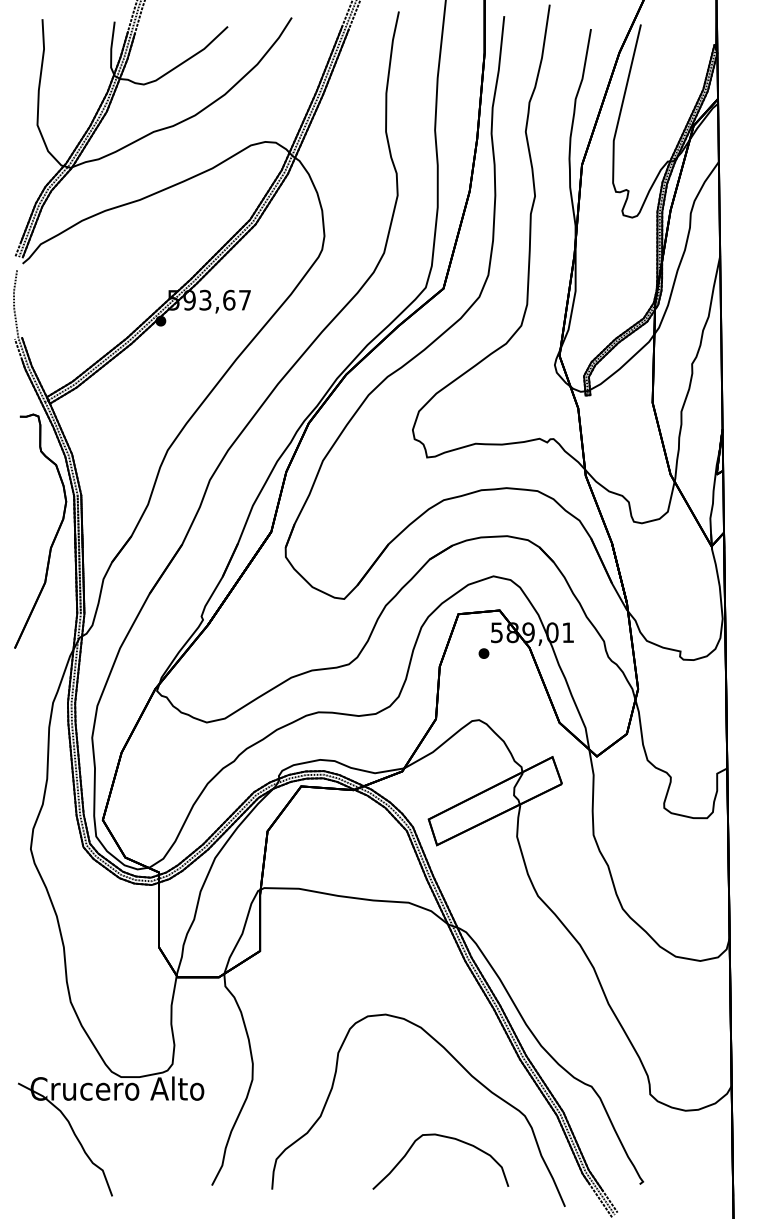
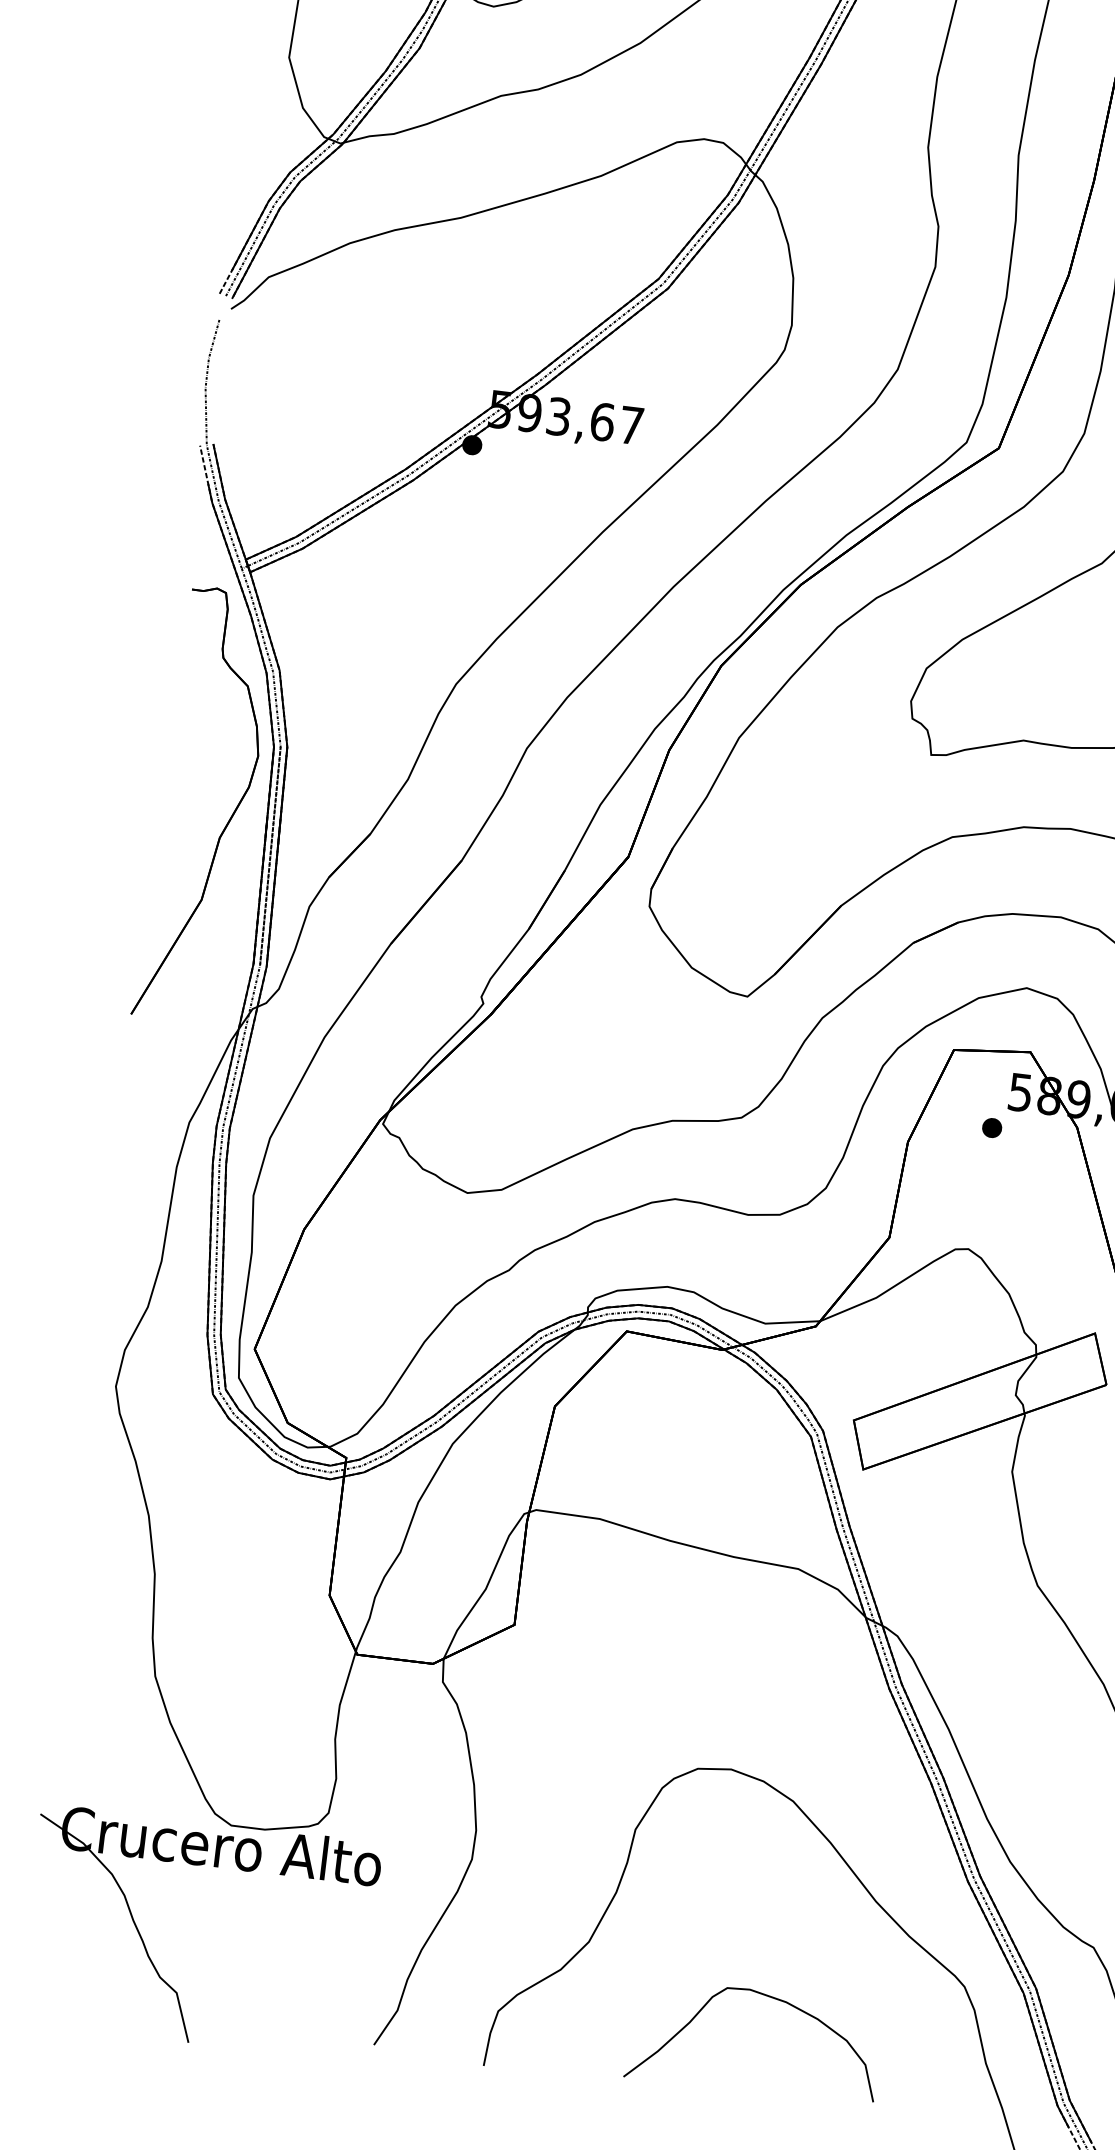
part: (447, 1138) -> (771, 1999), moved

